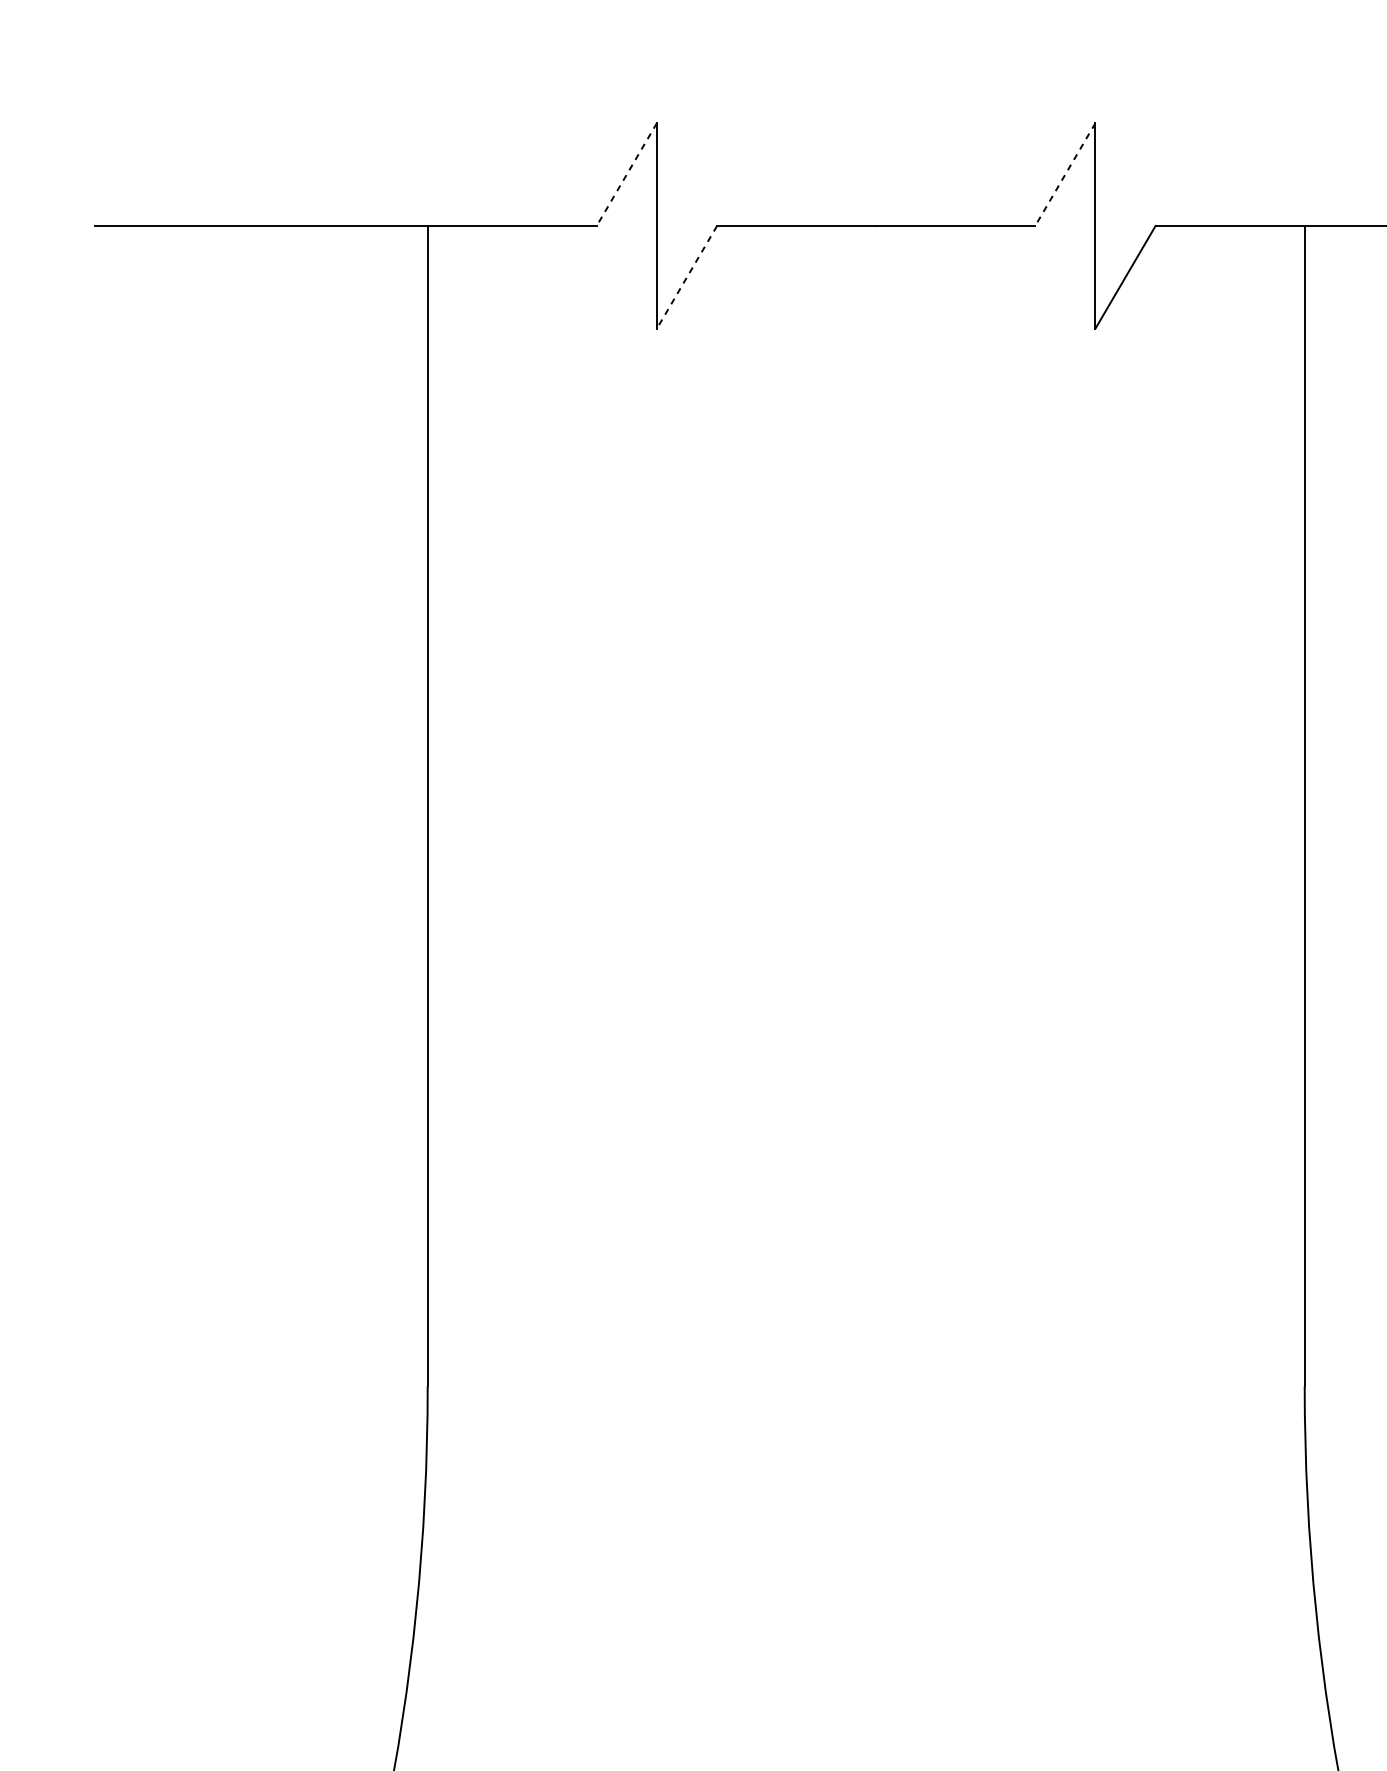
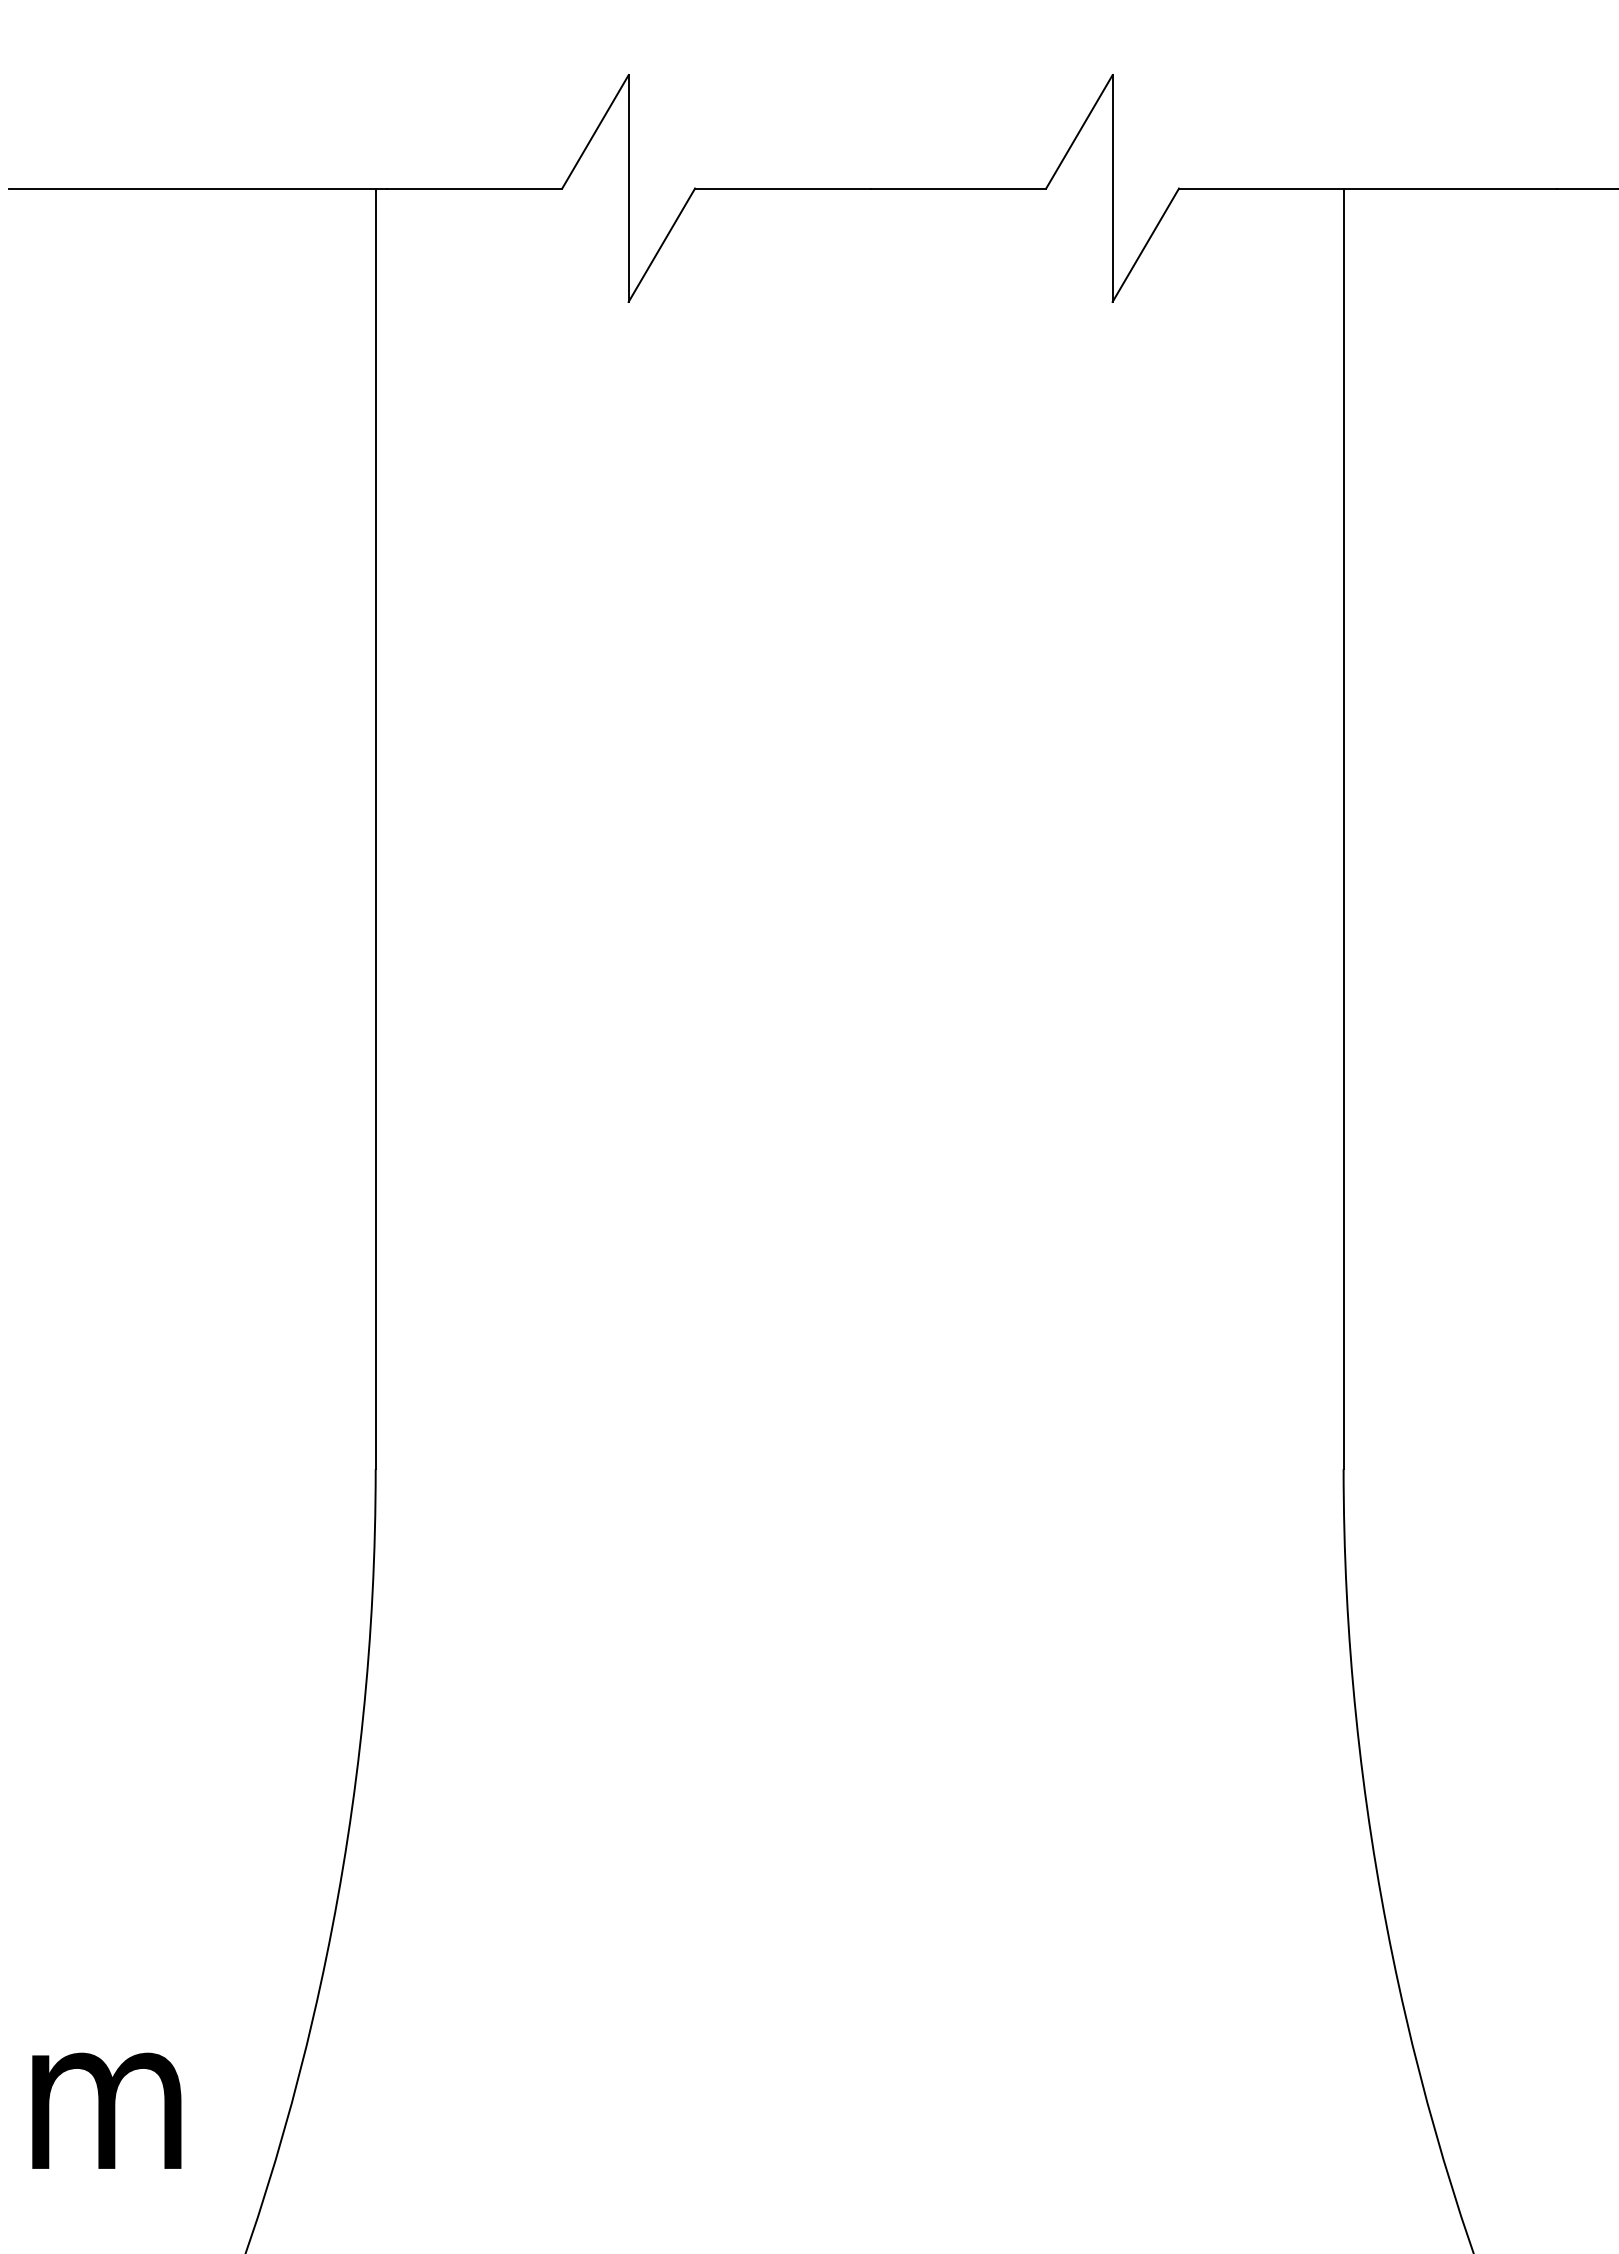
line: (626, 174) -> (595, 131), dashed -> solid
line: (1065, 174) -> (1079, 131), dashed -> solid
line: (686, 277) -> (661, 245), dashed -> solid

